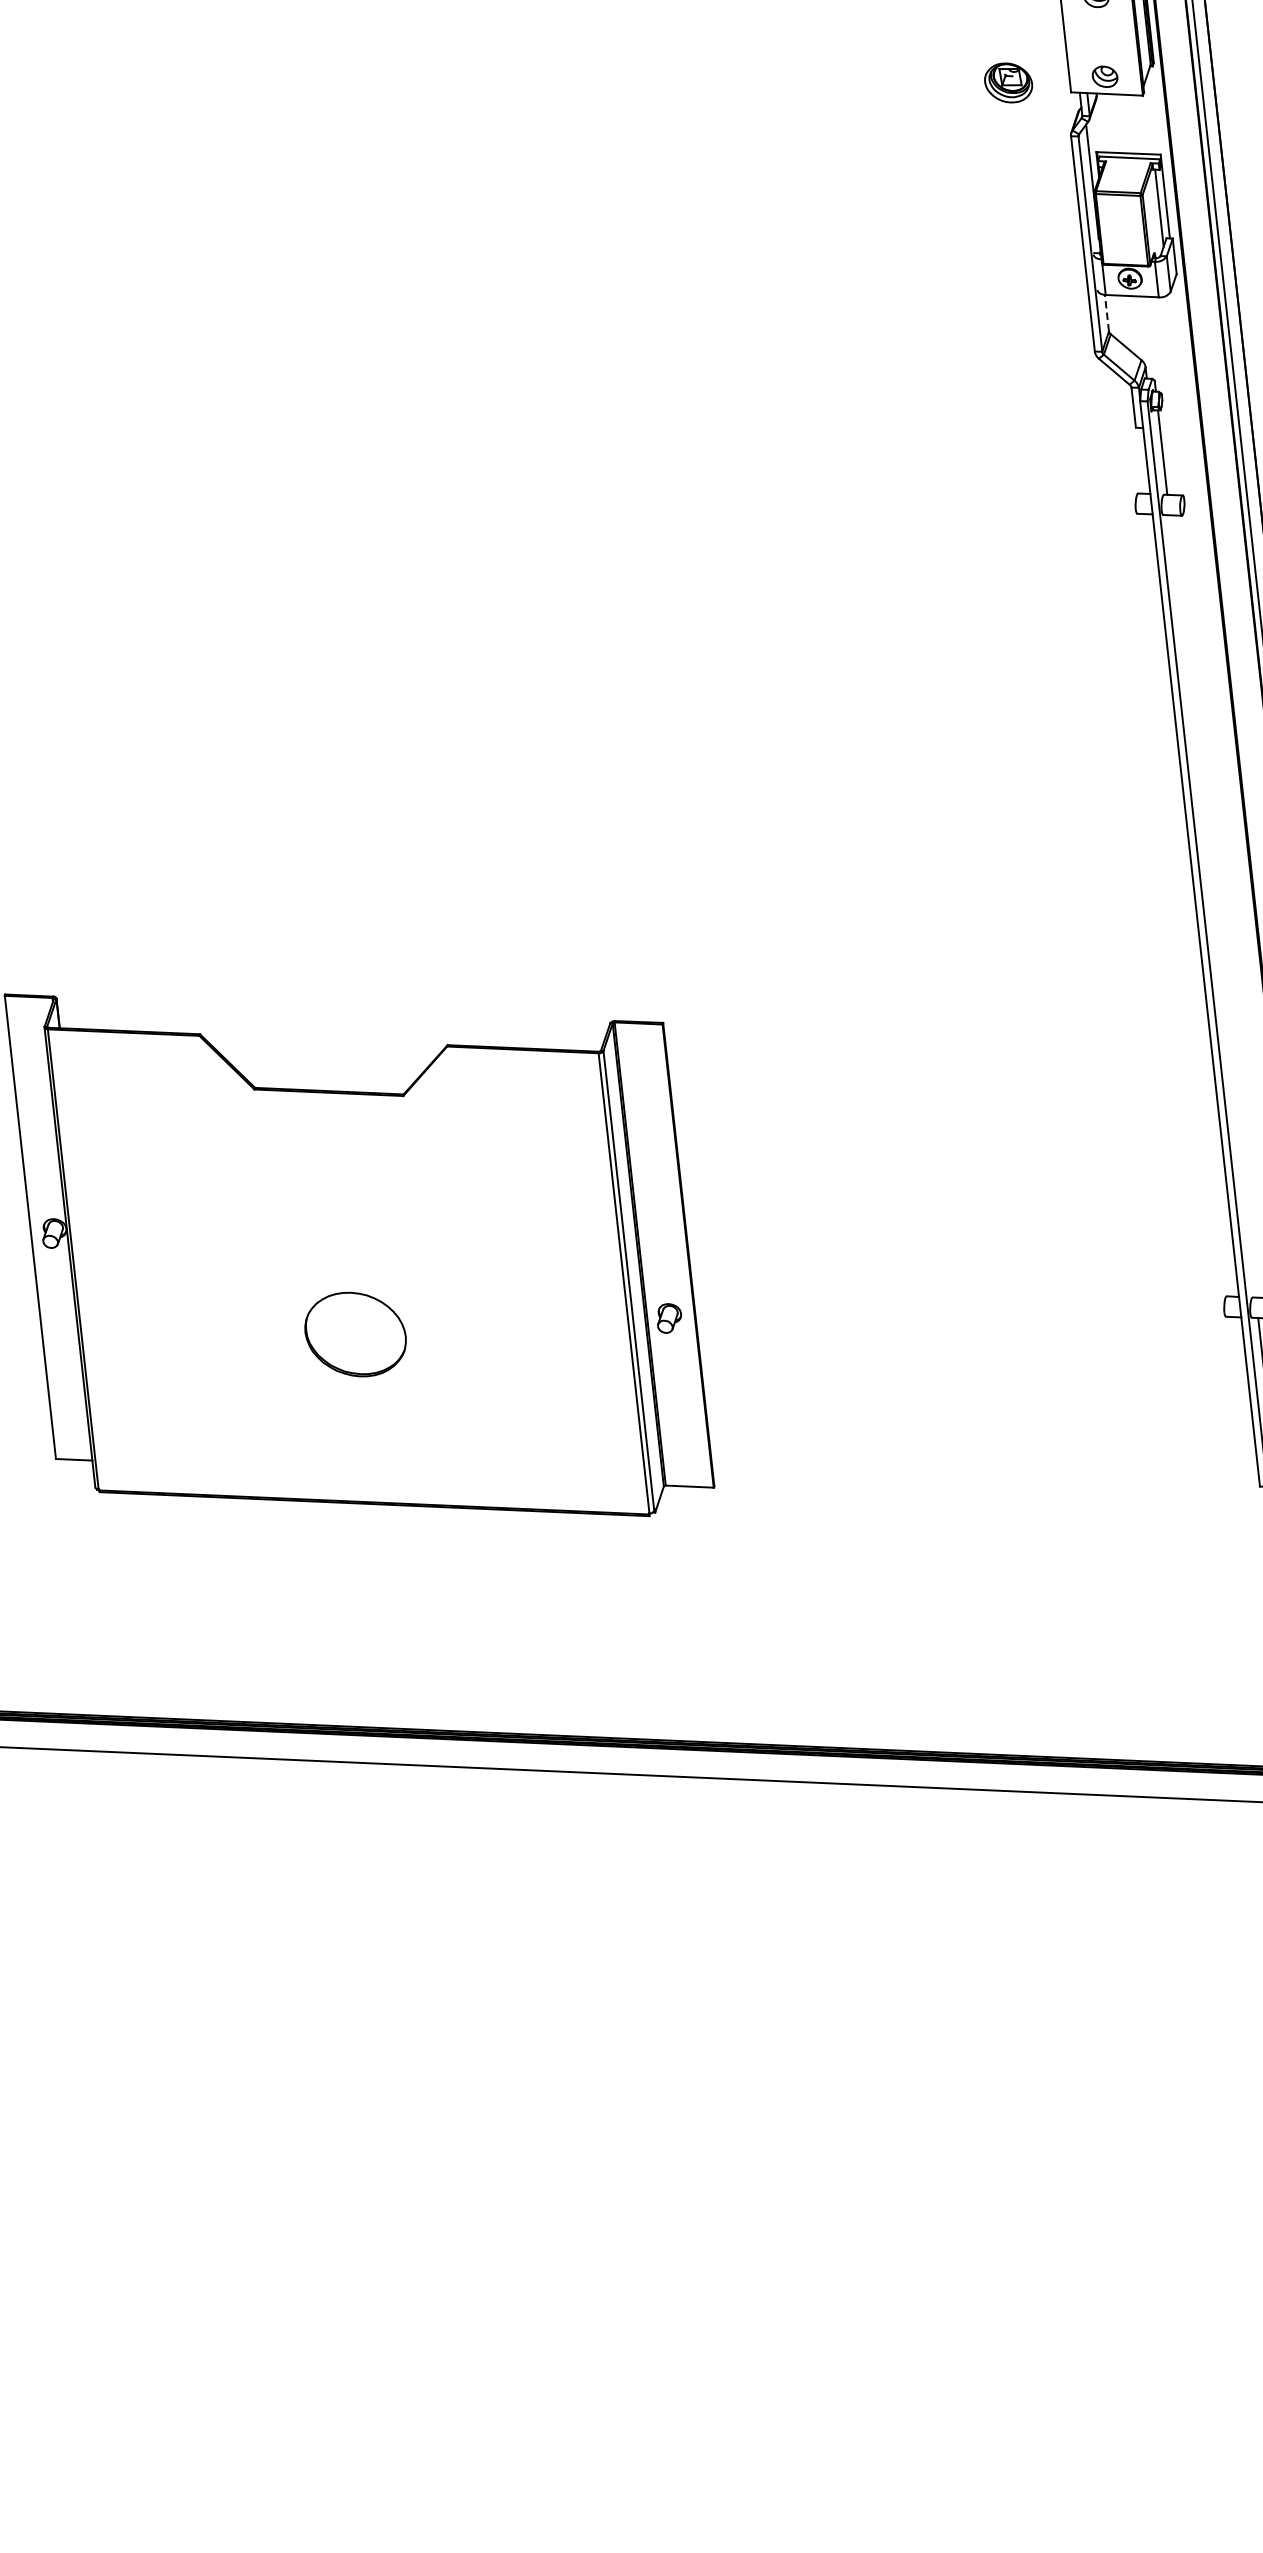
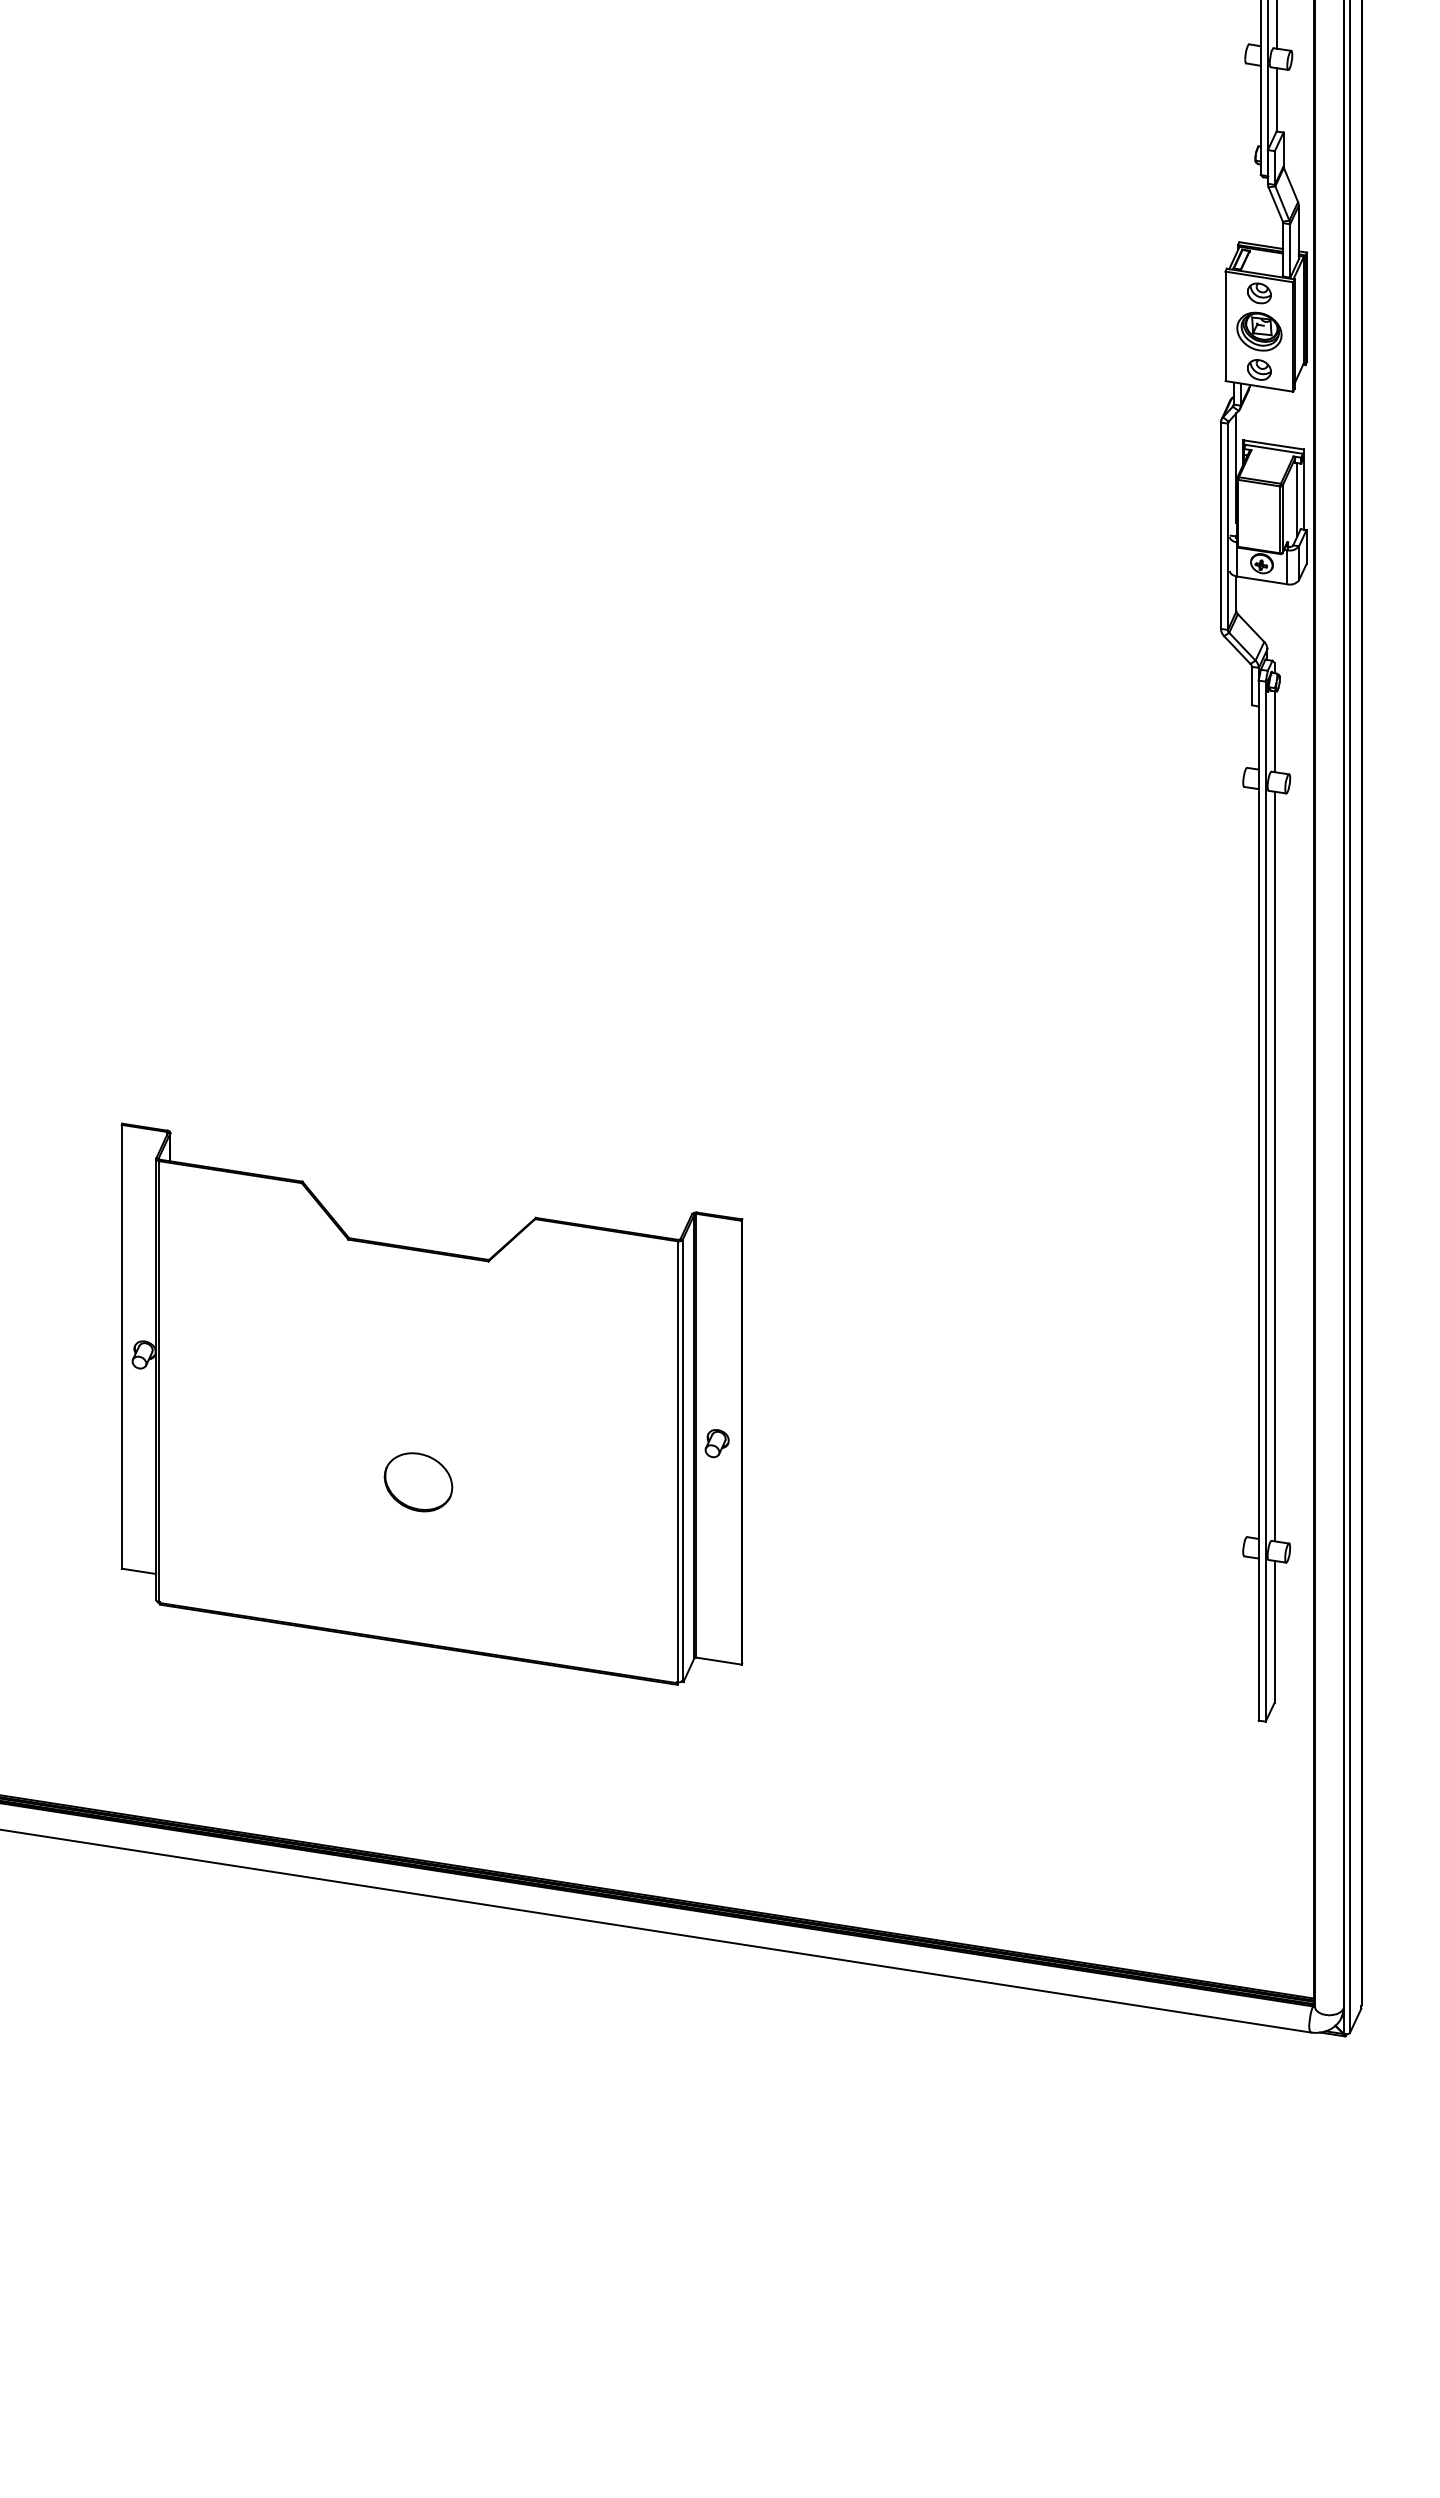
part: (1008, 82) -> (1259, 331), moved
line: (1106, 312) -> (1236, 593), dashed -> solid
line: (1212, 906) -> (1274, 1166), added
part: (668, 1318) -> (716, 1443), moved
part: (355, 1334) -> (418, 1482), size x0.71

